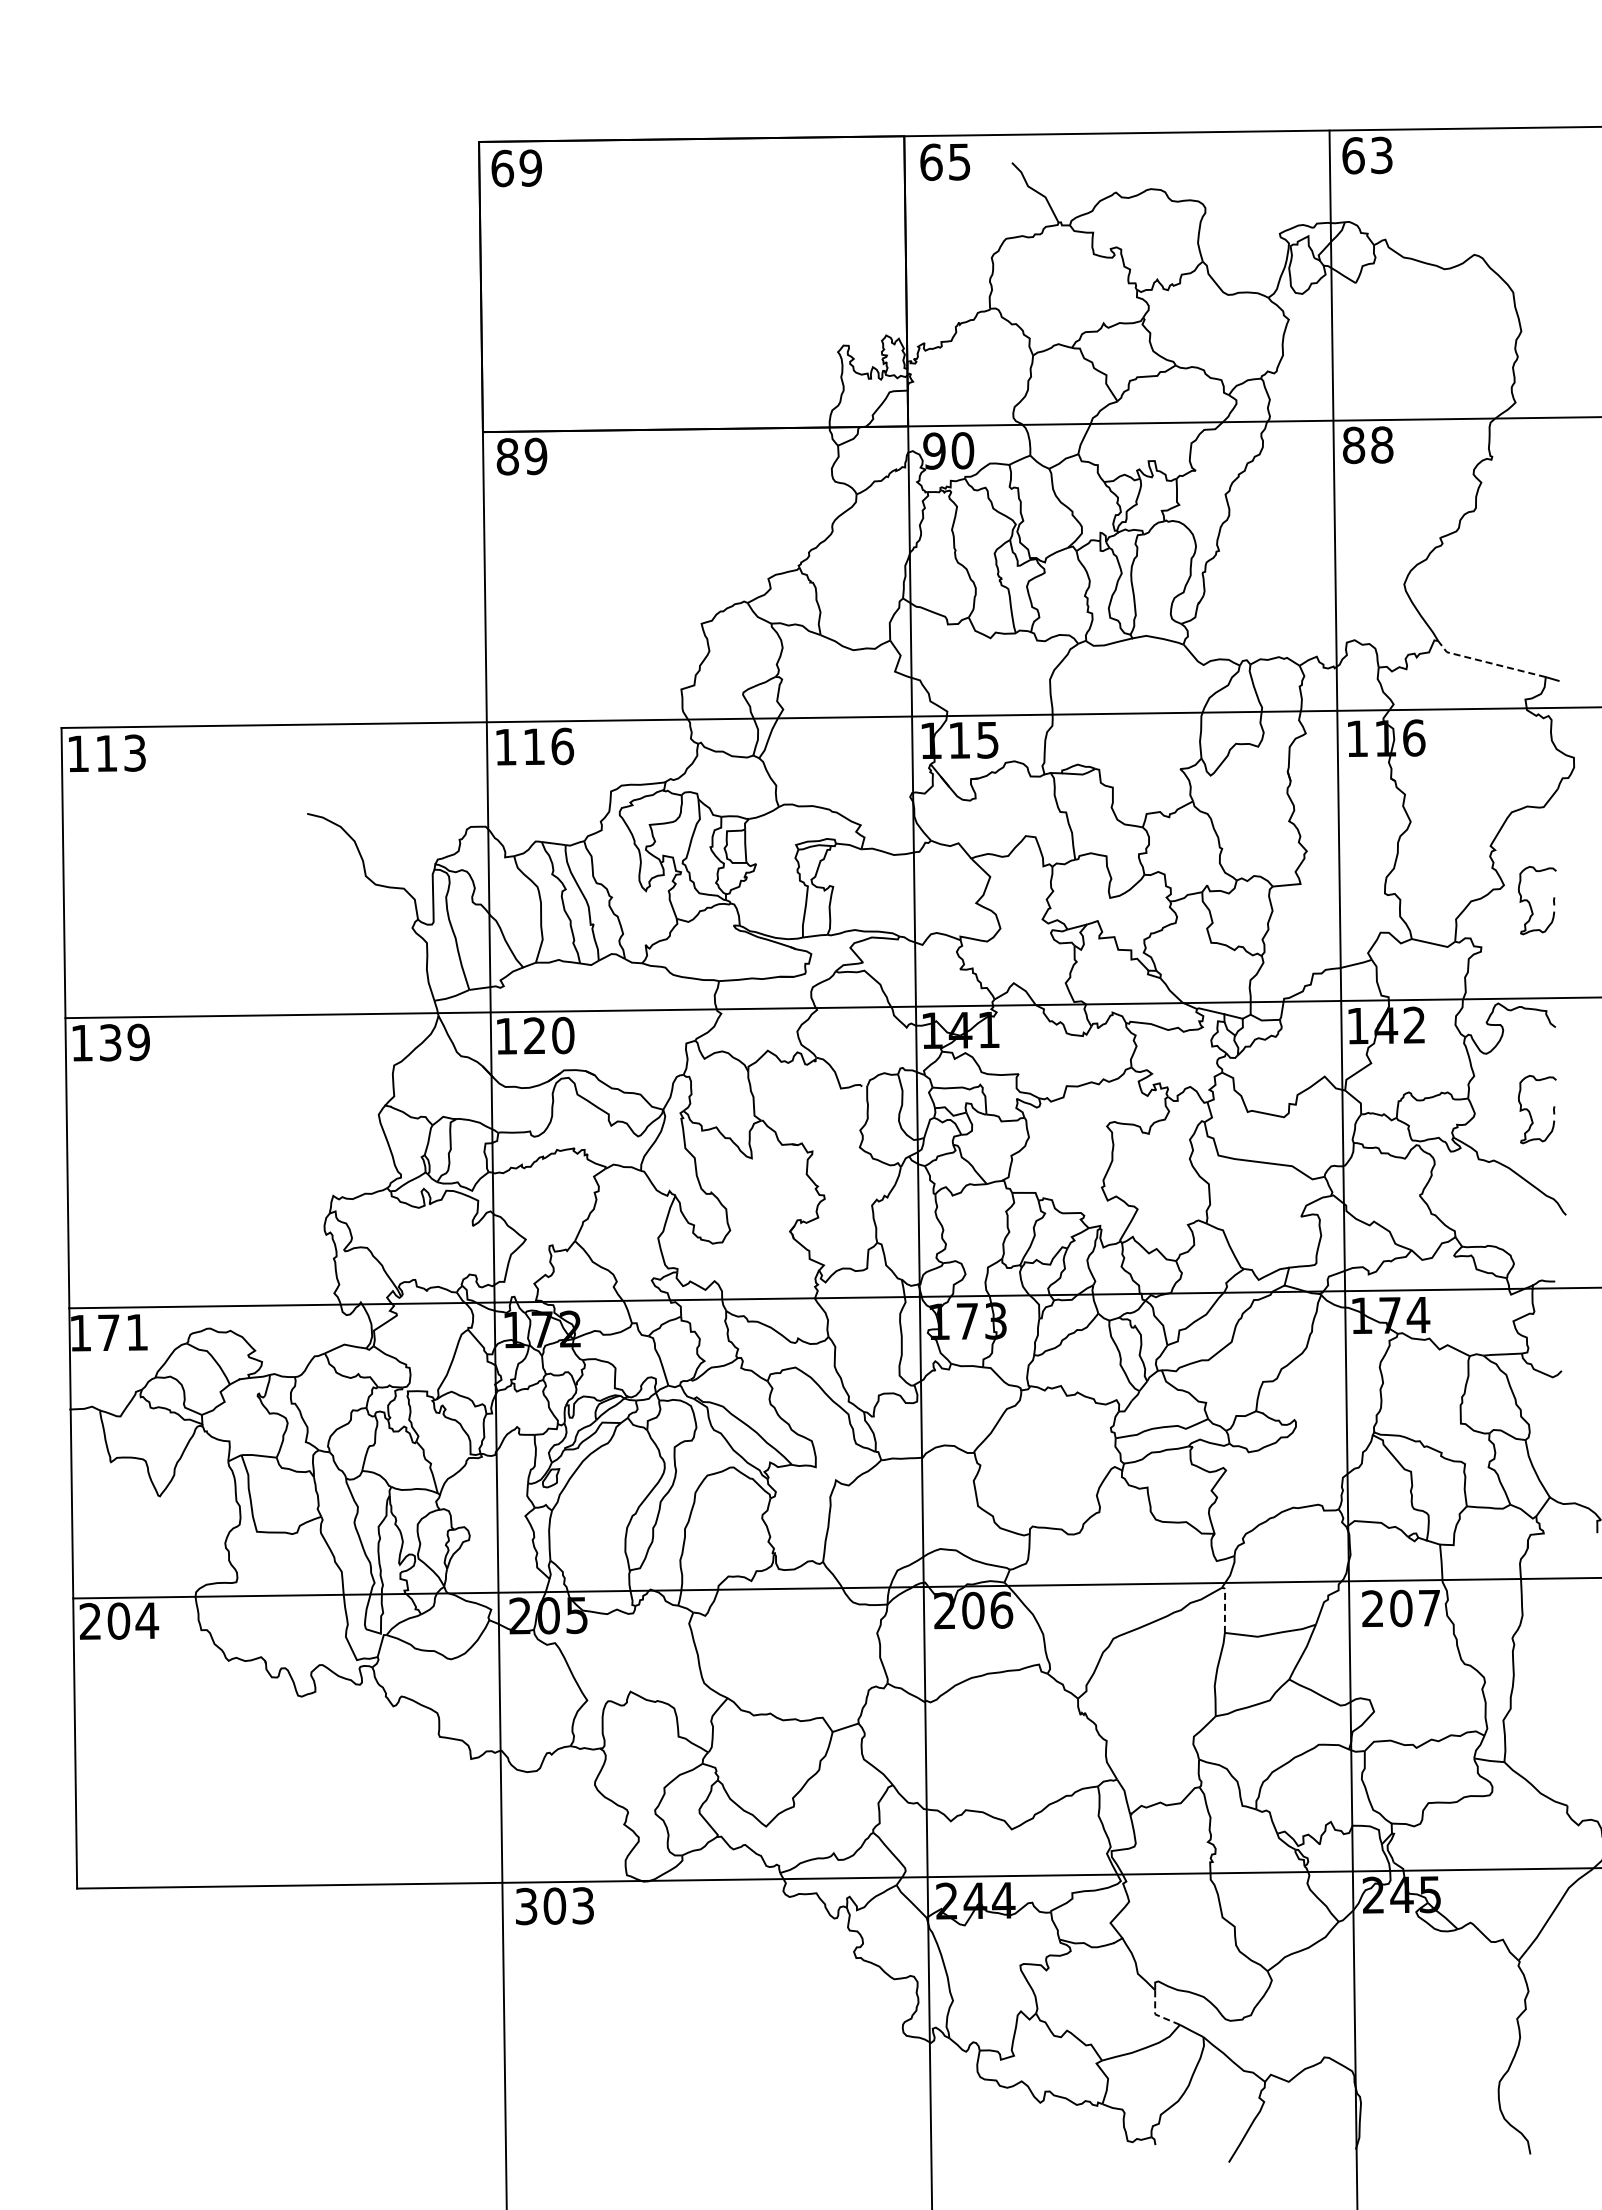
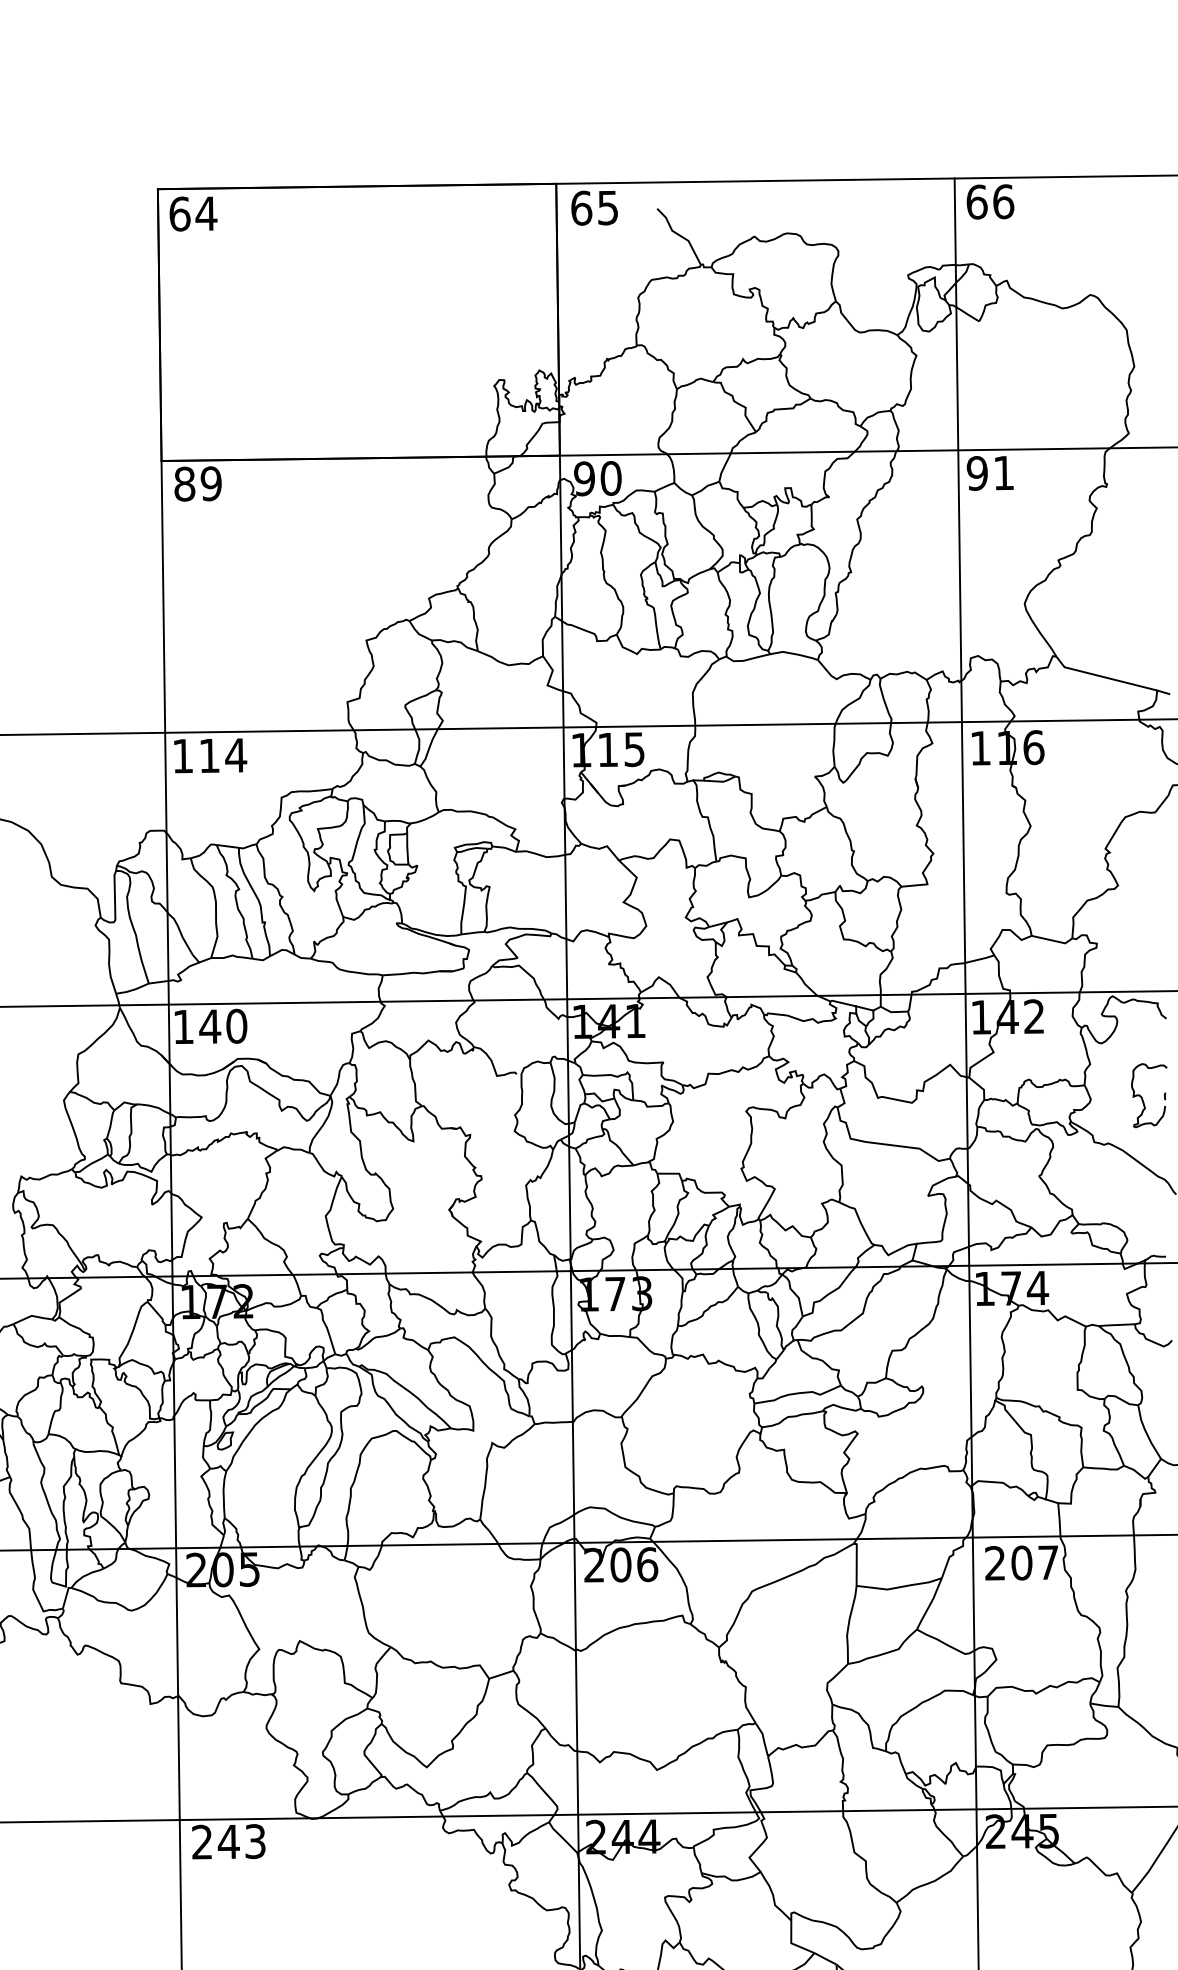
text: (1381, 155) -> (1003, 201), 63 -> 66
text: (530, 167) -> (206, 213), 69 -> 64
text: (1367, 445) -> (990, 473), 88 -> 91
line: (1488, 662) -> (1103, 676), dashed -> solid
text: (562, 746) -> (236, 755), 116 -> 114
part: (1530, 902) -> (1142, 901), removed
text: (534, 1035) -> (209, 1026), 120 -> 140
line: (1225, 1608) -> (857, 1563), dashed -> solid
text: (540, 1906) -> (215, 1842), 303 -> 243
line: (1155, 2014) -> (791, 1943), dashed -> solid

